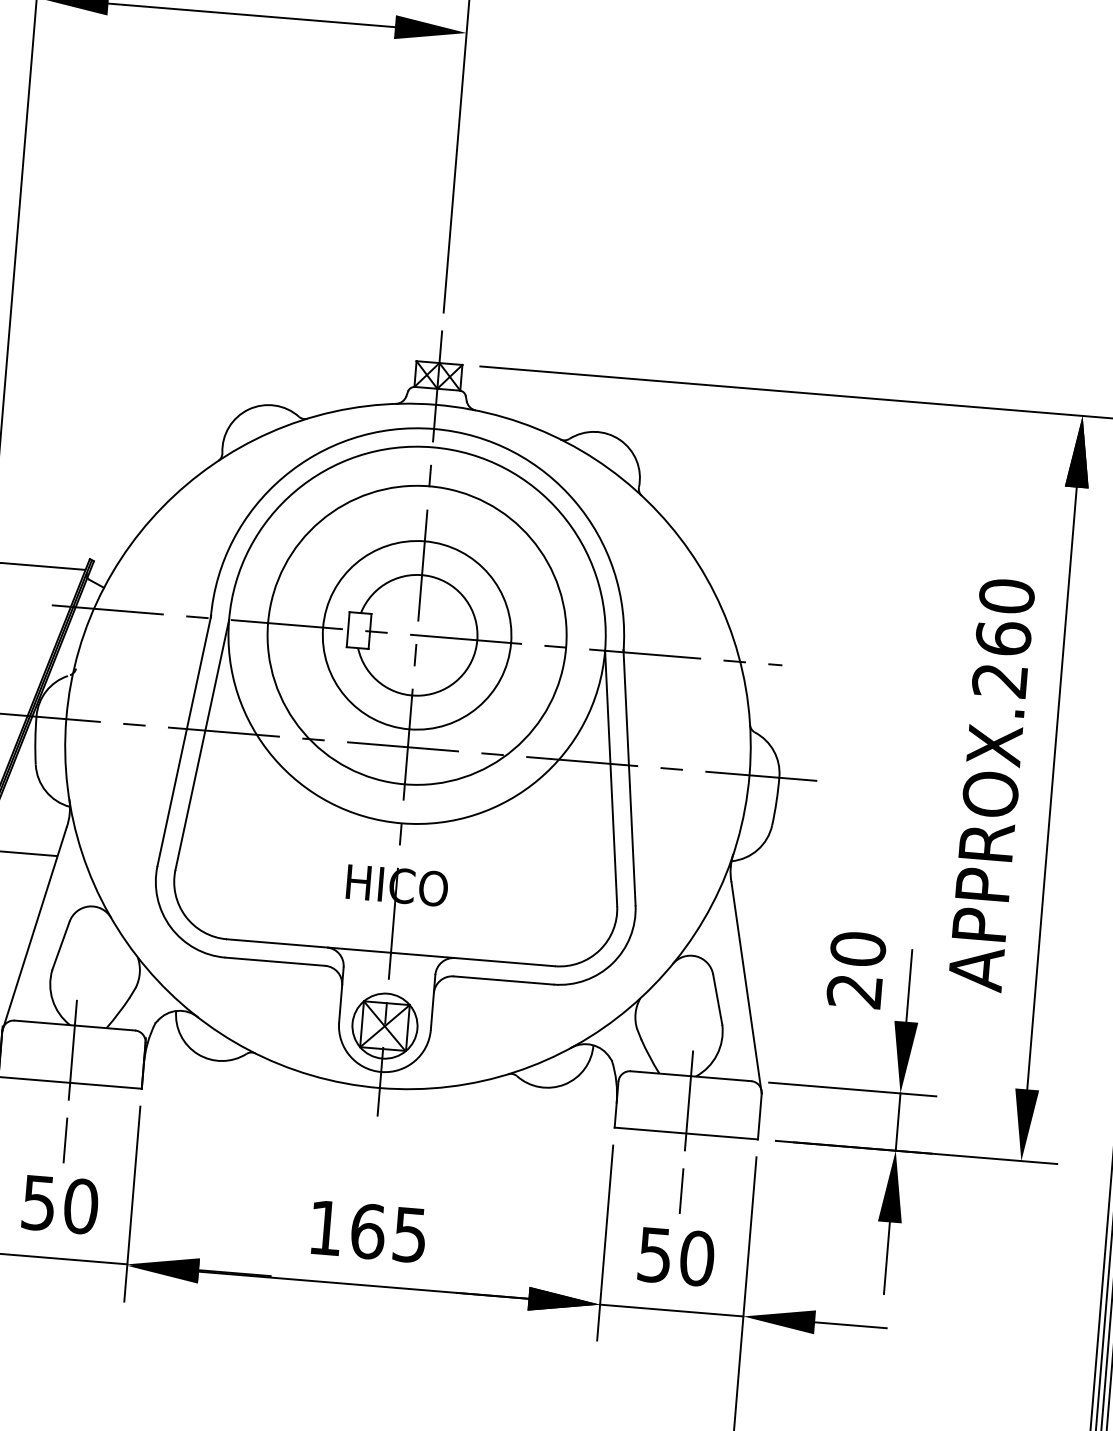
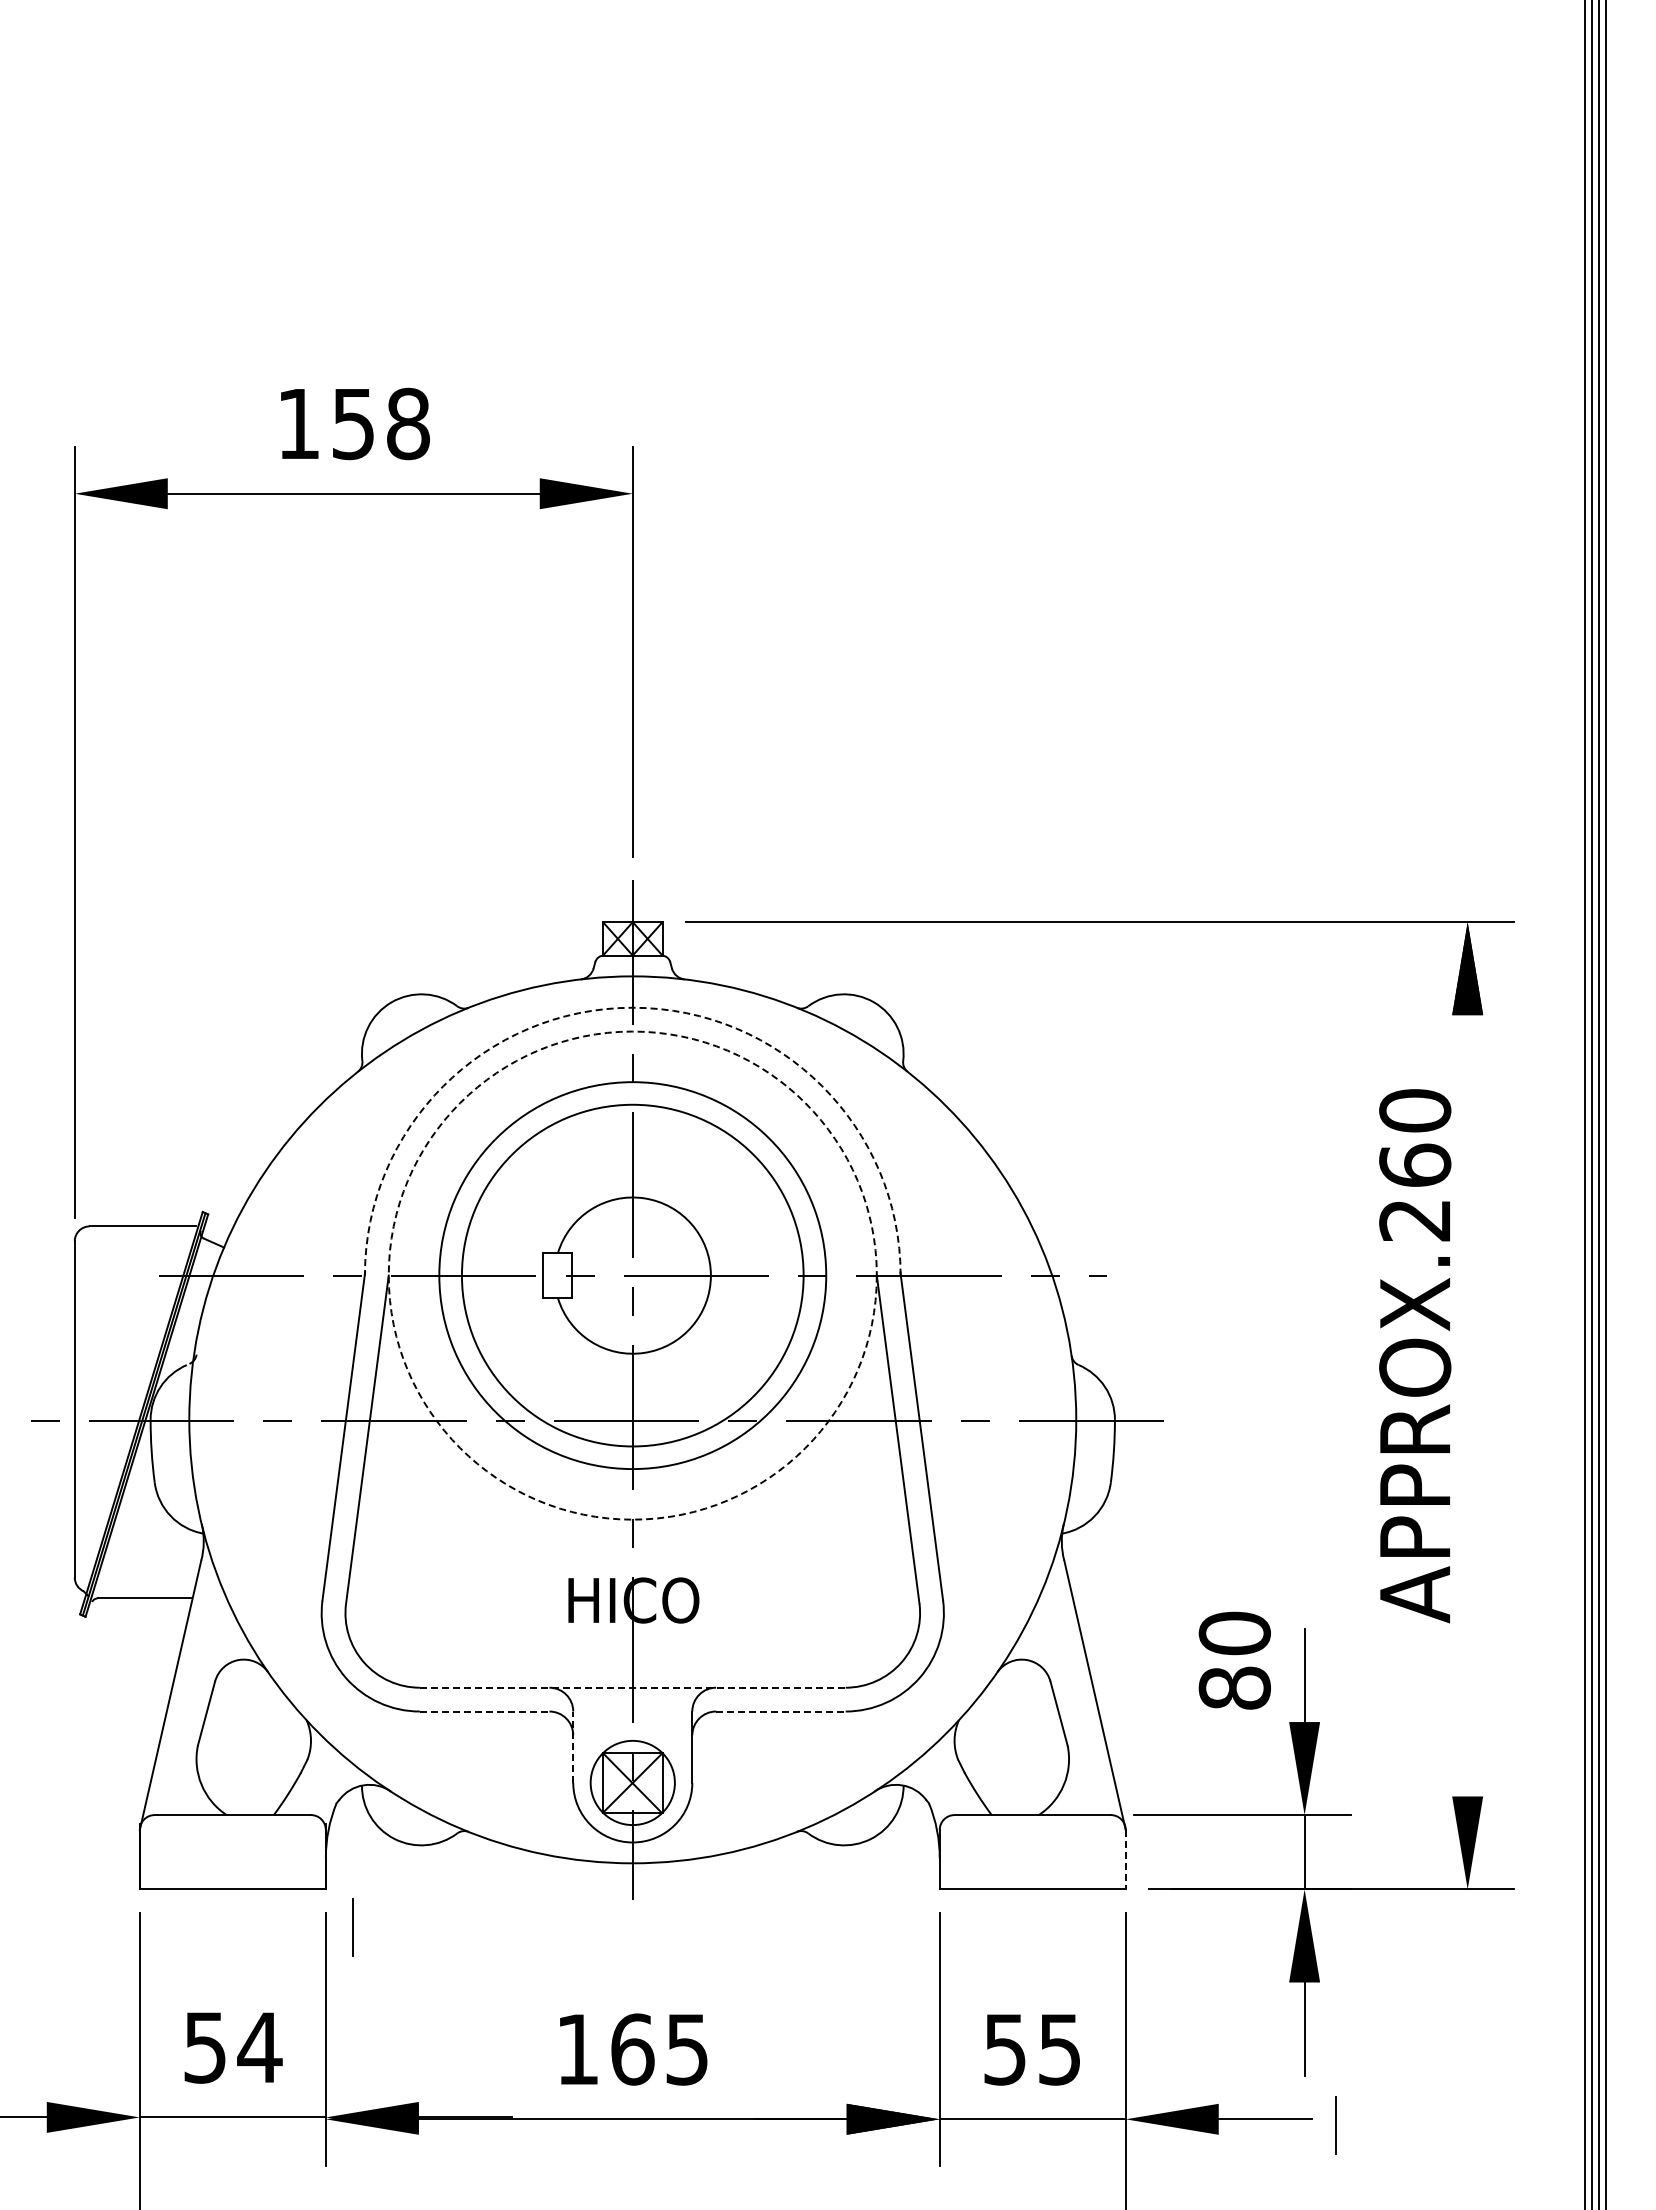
arc: (433, 428) -> (632, 1007), solid -> dashed
circle: (416, 635) -> (632, 1275), size x1.4
circle: (416, 635) -> (632, 1275), solid -> dashed
text: (991, 785) -> (1415, 1356), moved
line: (1051, 788) -> (1467, 1405), removed
line: (390, 952) -> (632, 1687), solid -> dashed
line: (275, 961) -> (484, 1711), solid -> dashed
line: (503, 980) -> (780, 1711), solid -> dashed
text: (854, 990) -> (1234, 1687), 20 -> 80
line: (341, 995) -> (573, 1747), solid -> dashed
line: (72, 1049) -> (232, 1846), removed
line: (688, 1100) -> (1032, 1846), removed
line: (759, 1116) -> (1125, 1859), solid -> dashed
line: (65, 1140) -> (352, 1927), moved
line: (681, 1191) -> (1335, 2125), moved
text: (80, 1206) -> (259, 2047), 50 -> 54
text: (696, 1258) -> (1059, 2049), 50 -> 55

